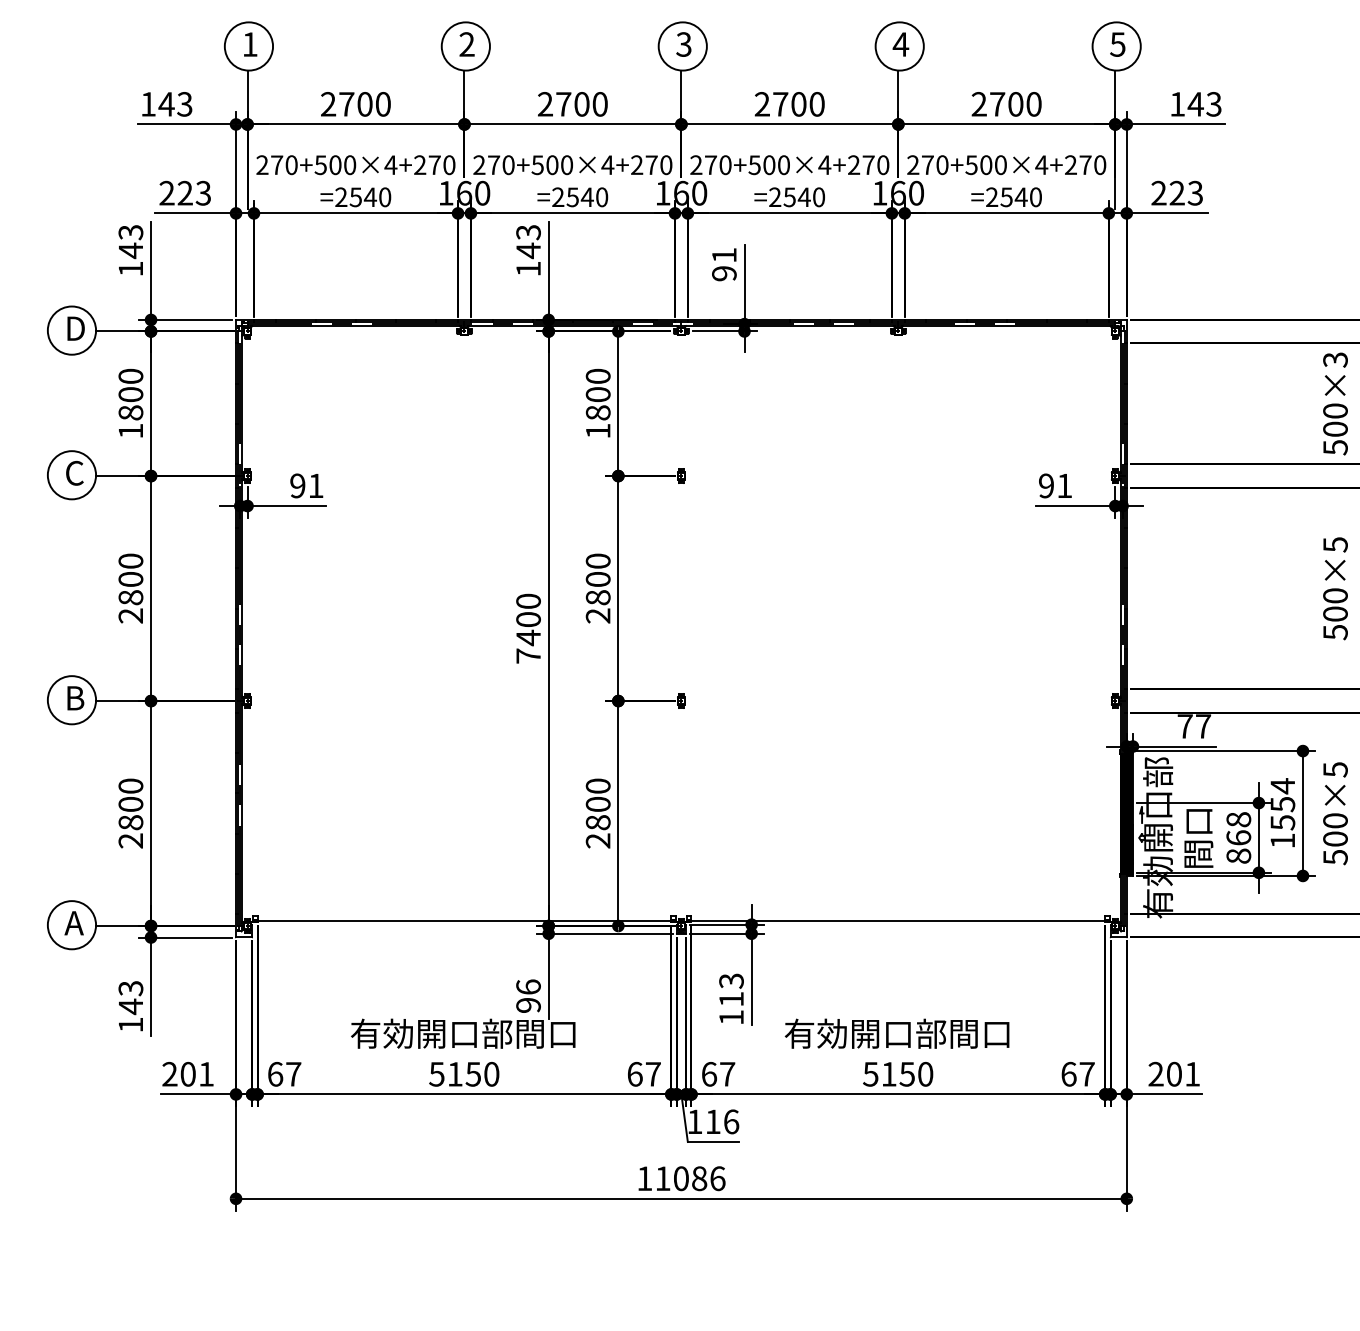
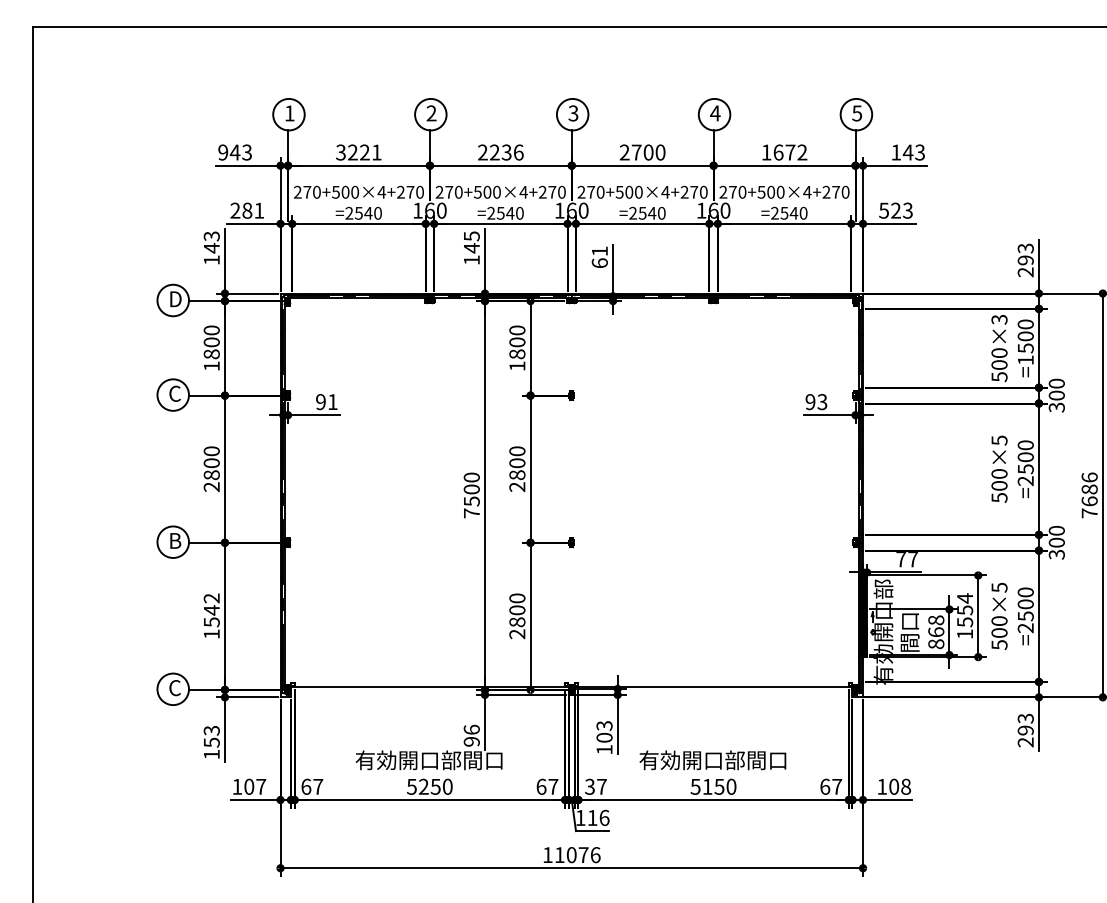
text: (148, 104) -> (223, 152), 143 -> 943
text: (355, 104) -> (358, 152), 2700 -> 3221
text: (581, 104) -> (506, 152), 2700 -> 2236
text: (1006, 104) -> (784, 152), 2700 -> 1672
text: (194, 192) -> (253, 210), 223 -> 281
text: (1158, 192) -> (883, 210), 223 -> 523
text: (528, 231) -> (471, 235), 143 -> 145
text: (723, 274) -> (599, 263), 91 -> 61
text: (1064, 486) -> (822, 402), 91 -> 93
text: (528, 637) -> (471, 501), 7400 -> 7500
text: (130, 813) -> (211, 616), 2800 -> 1542
text: (73, 923) -> (174, 688), A -> C
text: (731, 998) -> (604, 737), 113 -> 103
text: (130, 1006) -> (211, 742), 143 -> 153
text: (188, 1073) -> (249, 786), 201 -> 107
text: (454, 1073) -> (423, 786), 5150 -> 5250
text: (710, 1073) -> (590, 786), 67 -> 37
text: (1174, 1073) -> (894, 786), 201 -> 108
text: (699, 1179) -> (583, 855), 11086 -> 11076

